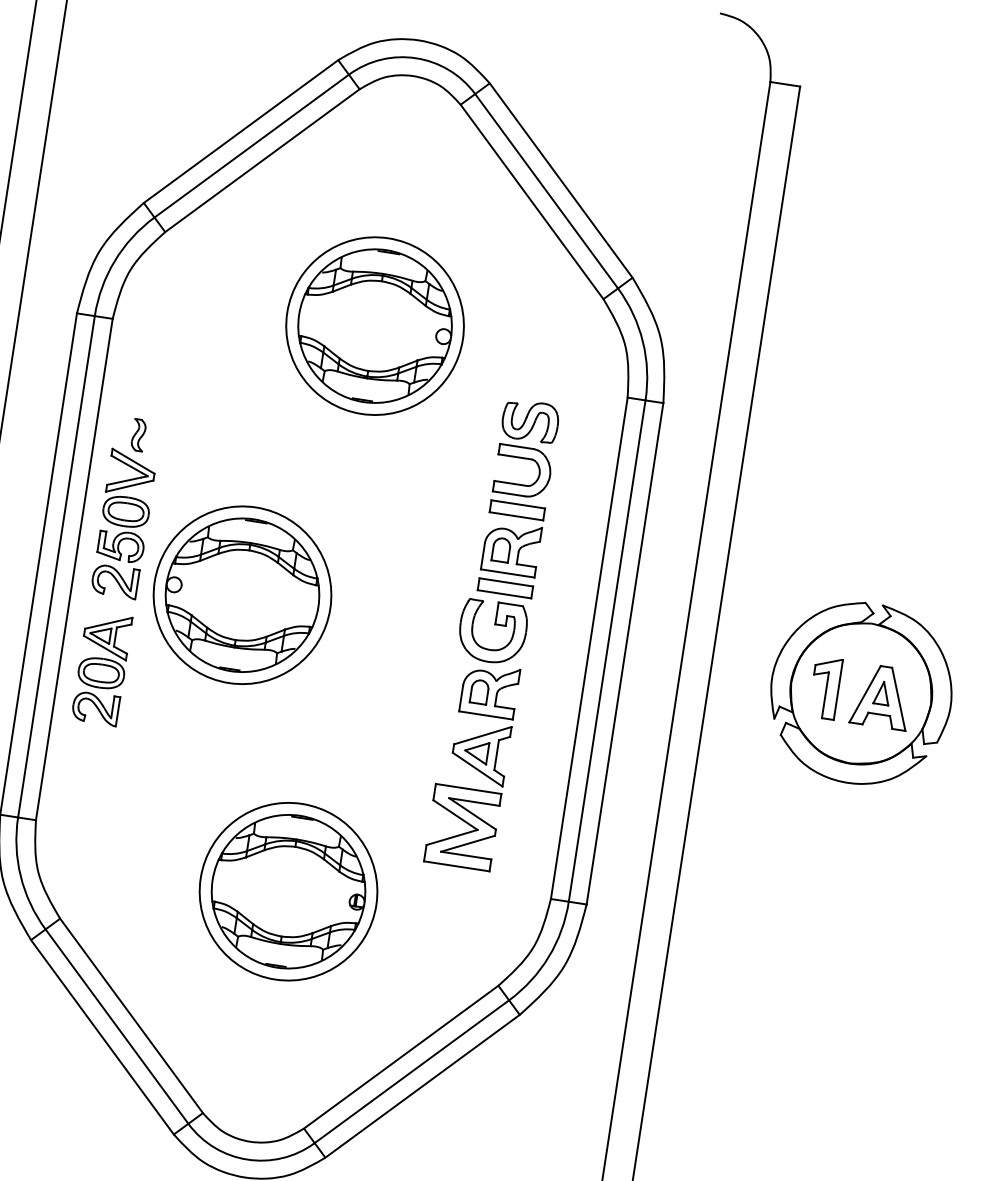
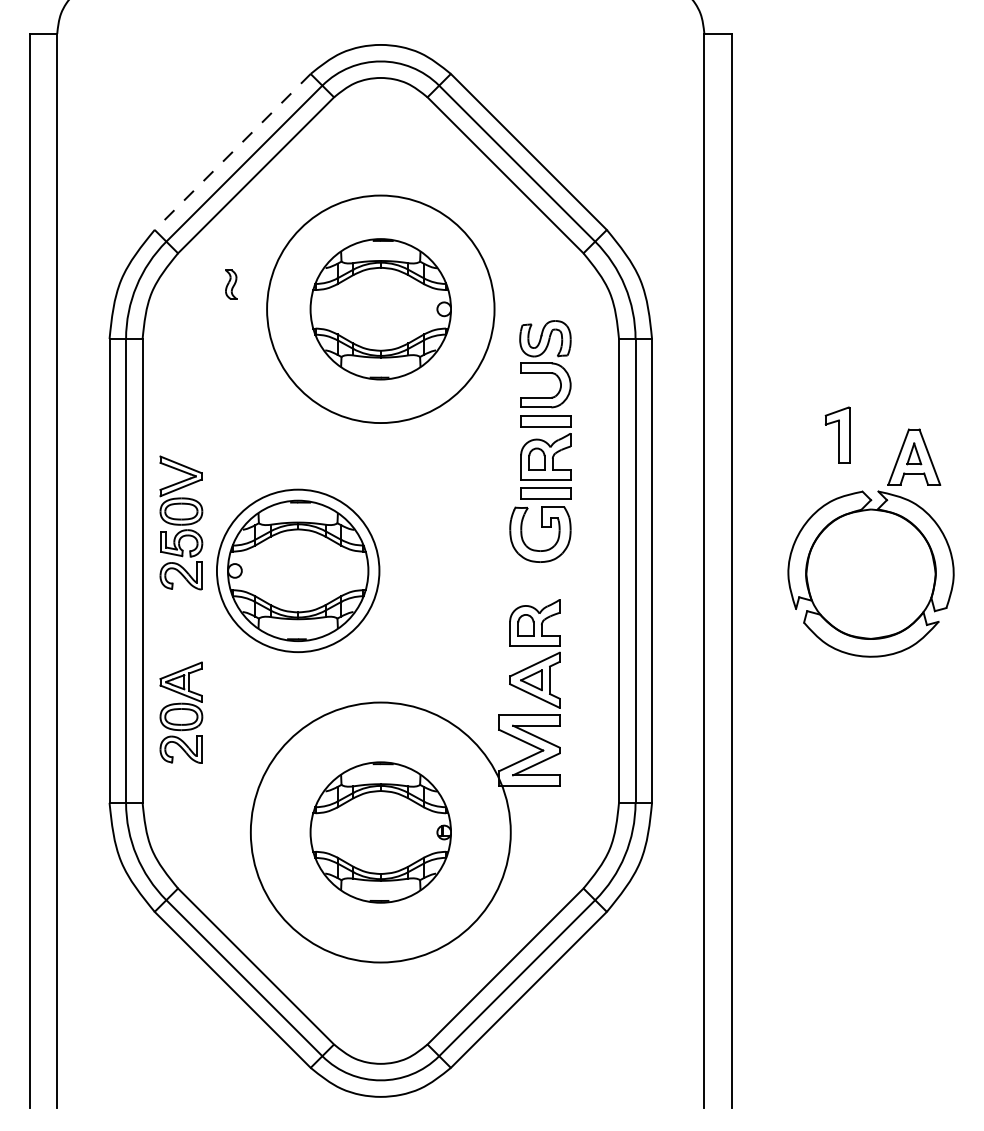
line: (240, 132) -> (232, 152), solid -> dashed
circle: (374, 326) -> (380, 309), size x1.4
part: (139, 435) -> (231, 284), moved
part: (508, 531) -> (540, 441), moved
part: (102, 668) -> (181, 712), moved
part: (825, 687) -> (837, 434), moved
part: (882, 696) -> (914, 456), moved
circle: (288, 891) -> (380, 832), size x1.6

